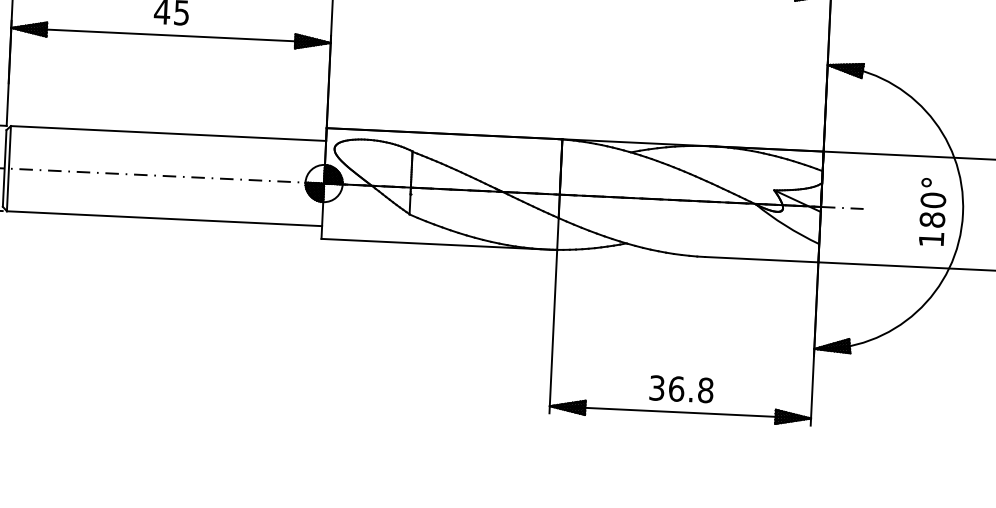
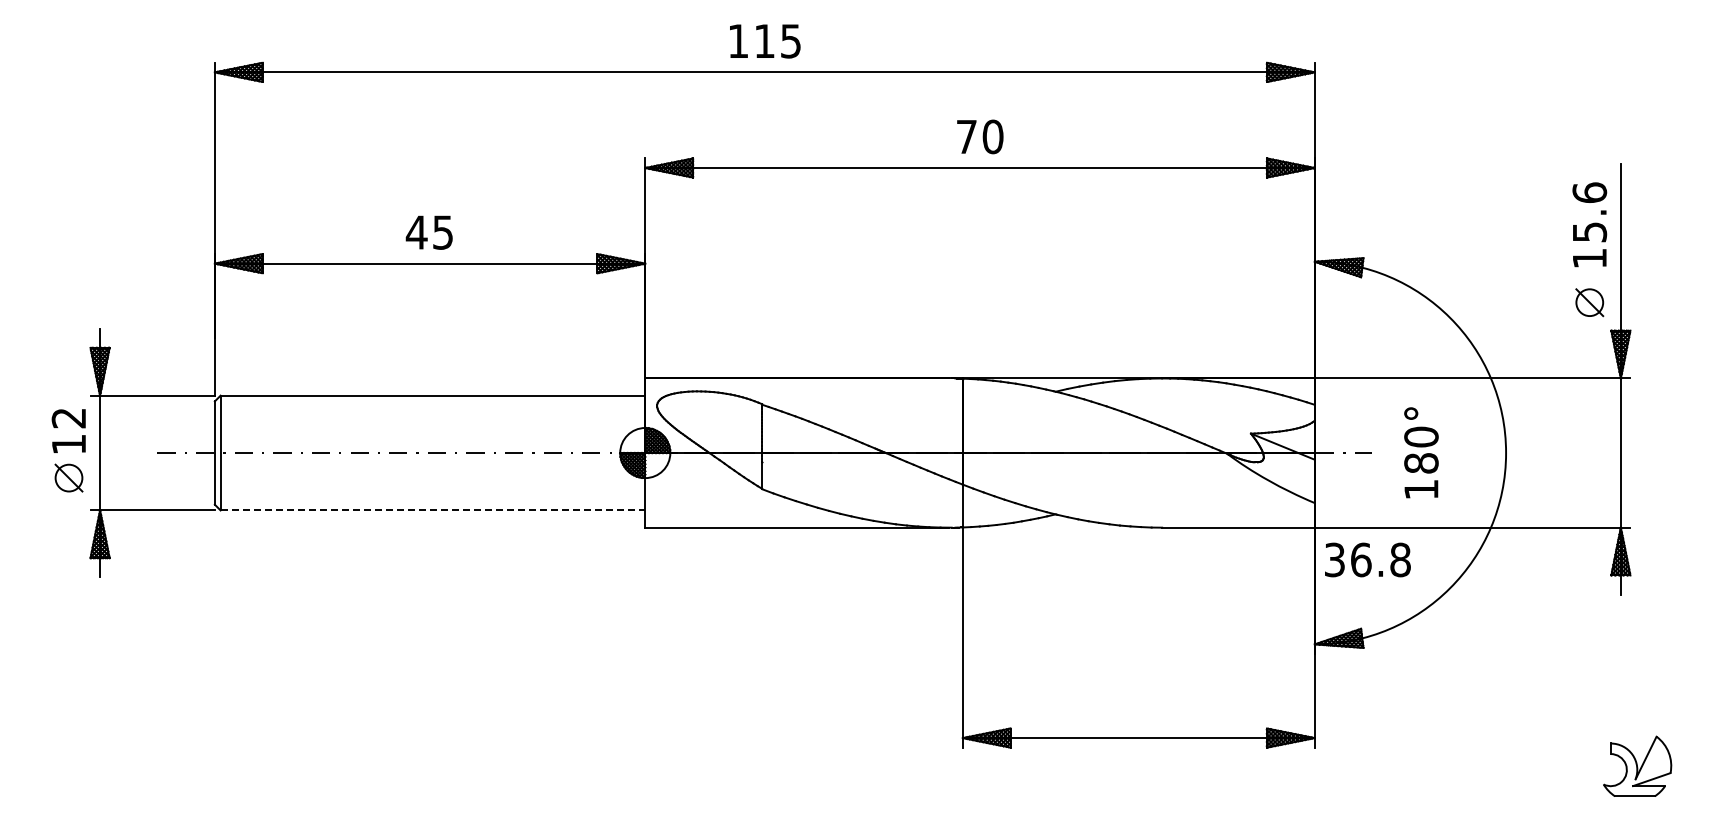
text: (932, 211) -> (1421, 452), moved
line: (164, 218) -> (433, 510), solid -> dashed
text: (681, 388) -> (1367, 559), moved

